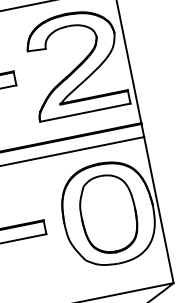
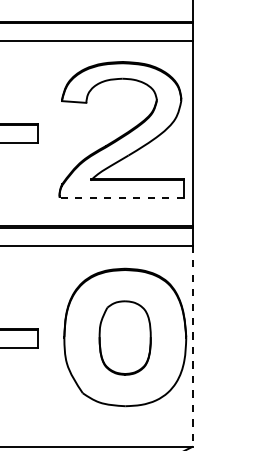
line: (85, 112) -> (121, 197), solid -> dashed
line: (158, 210) -> (192, 346), solid -> dashed
part: (107, 213) -> (124, 337), size x0.7

